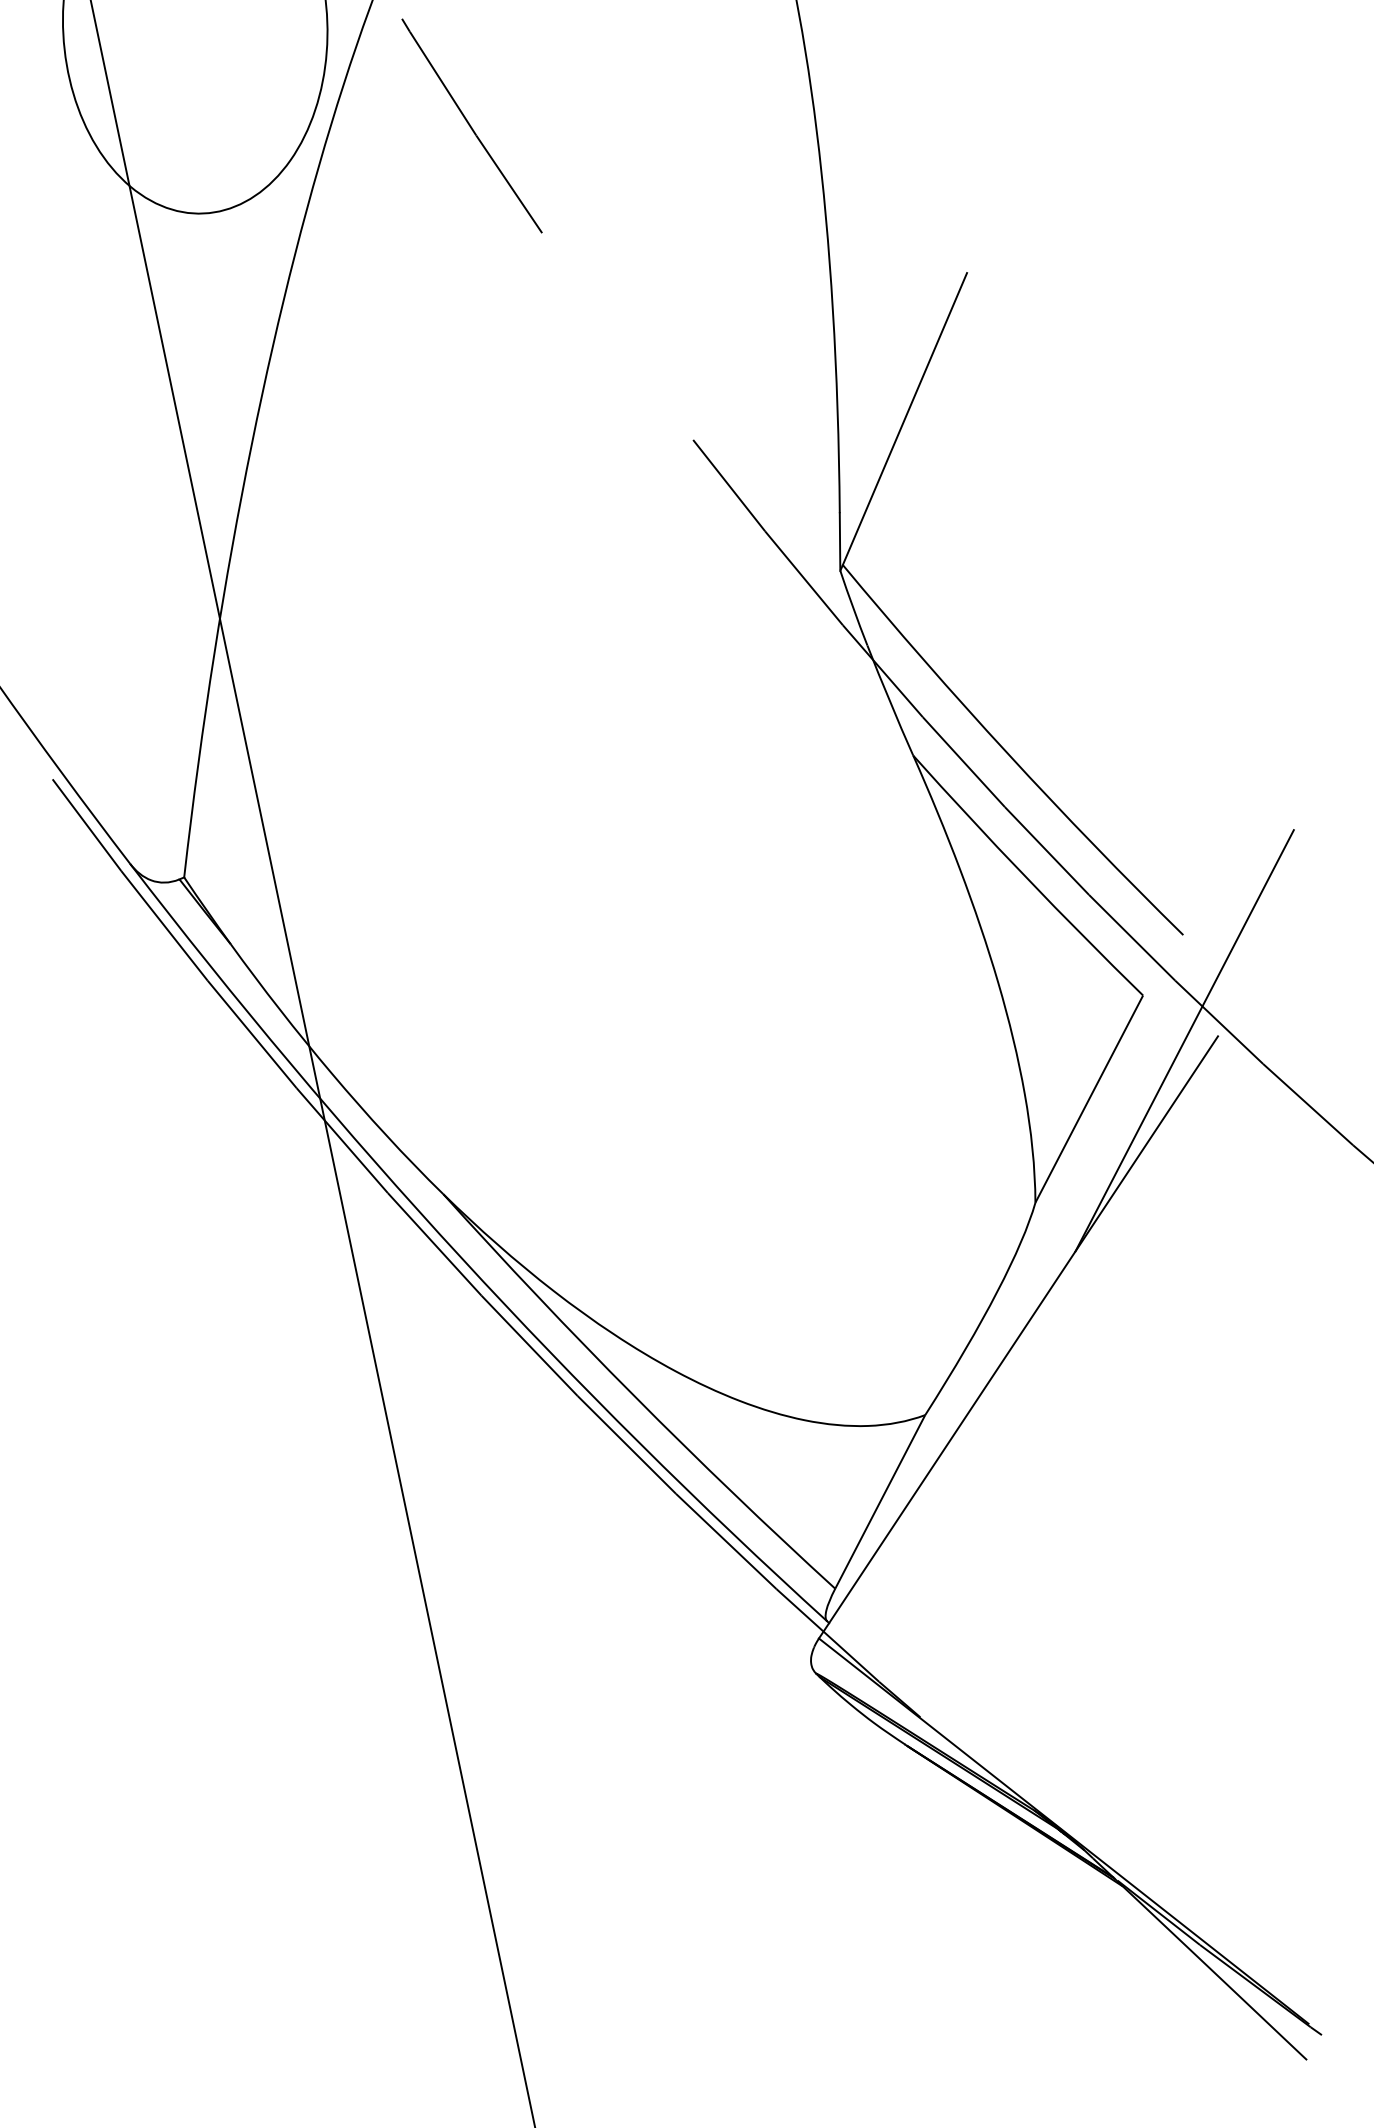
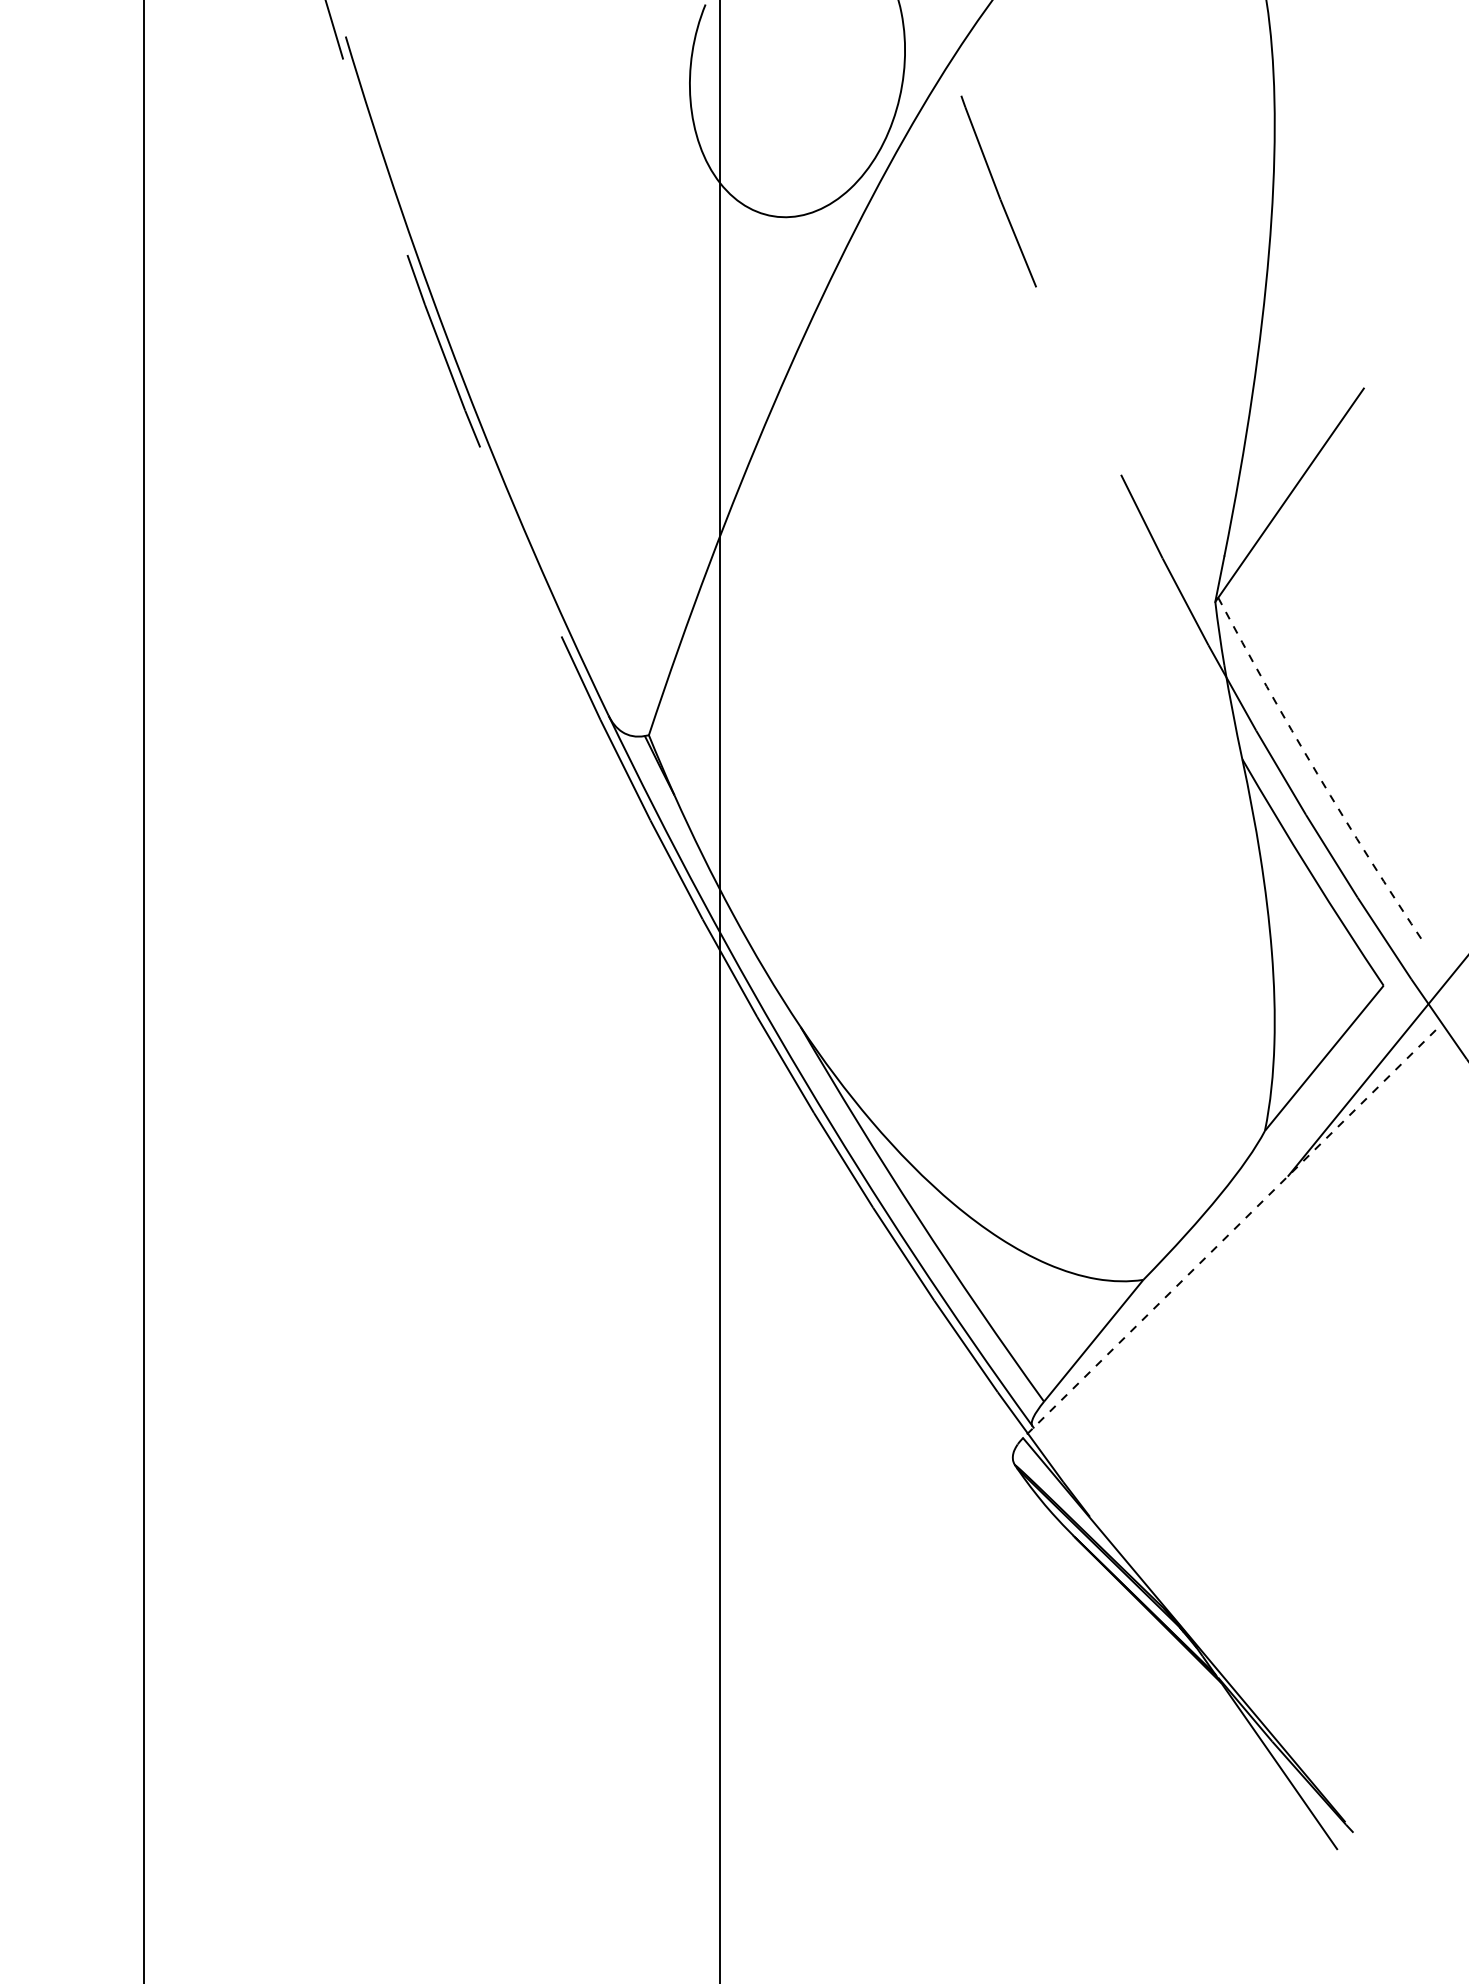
arc: (1008, 753) -> (1317, 773), solid -> dashed
line: (1018, 1337) -> (1229, 1234), solid -> dashed

